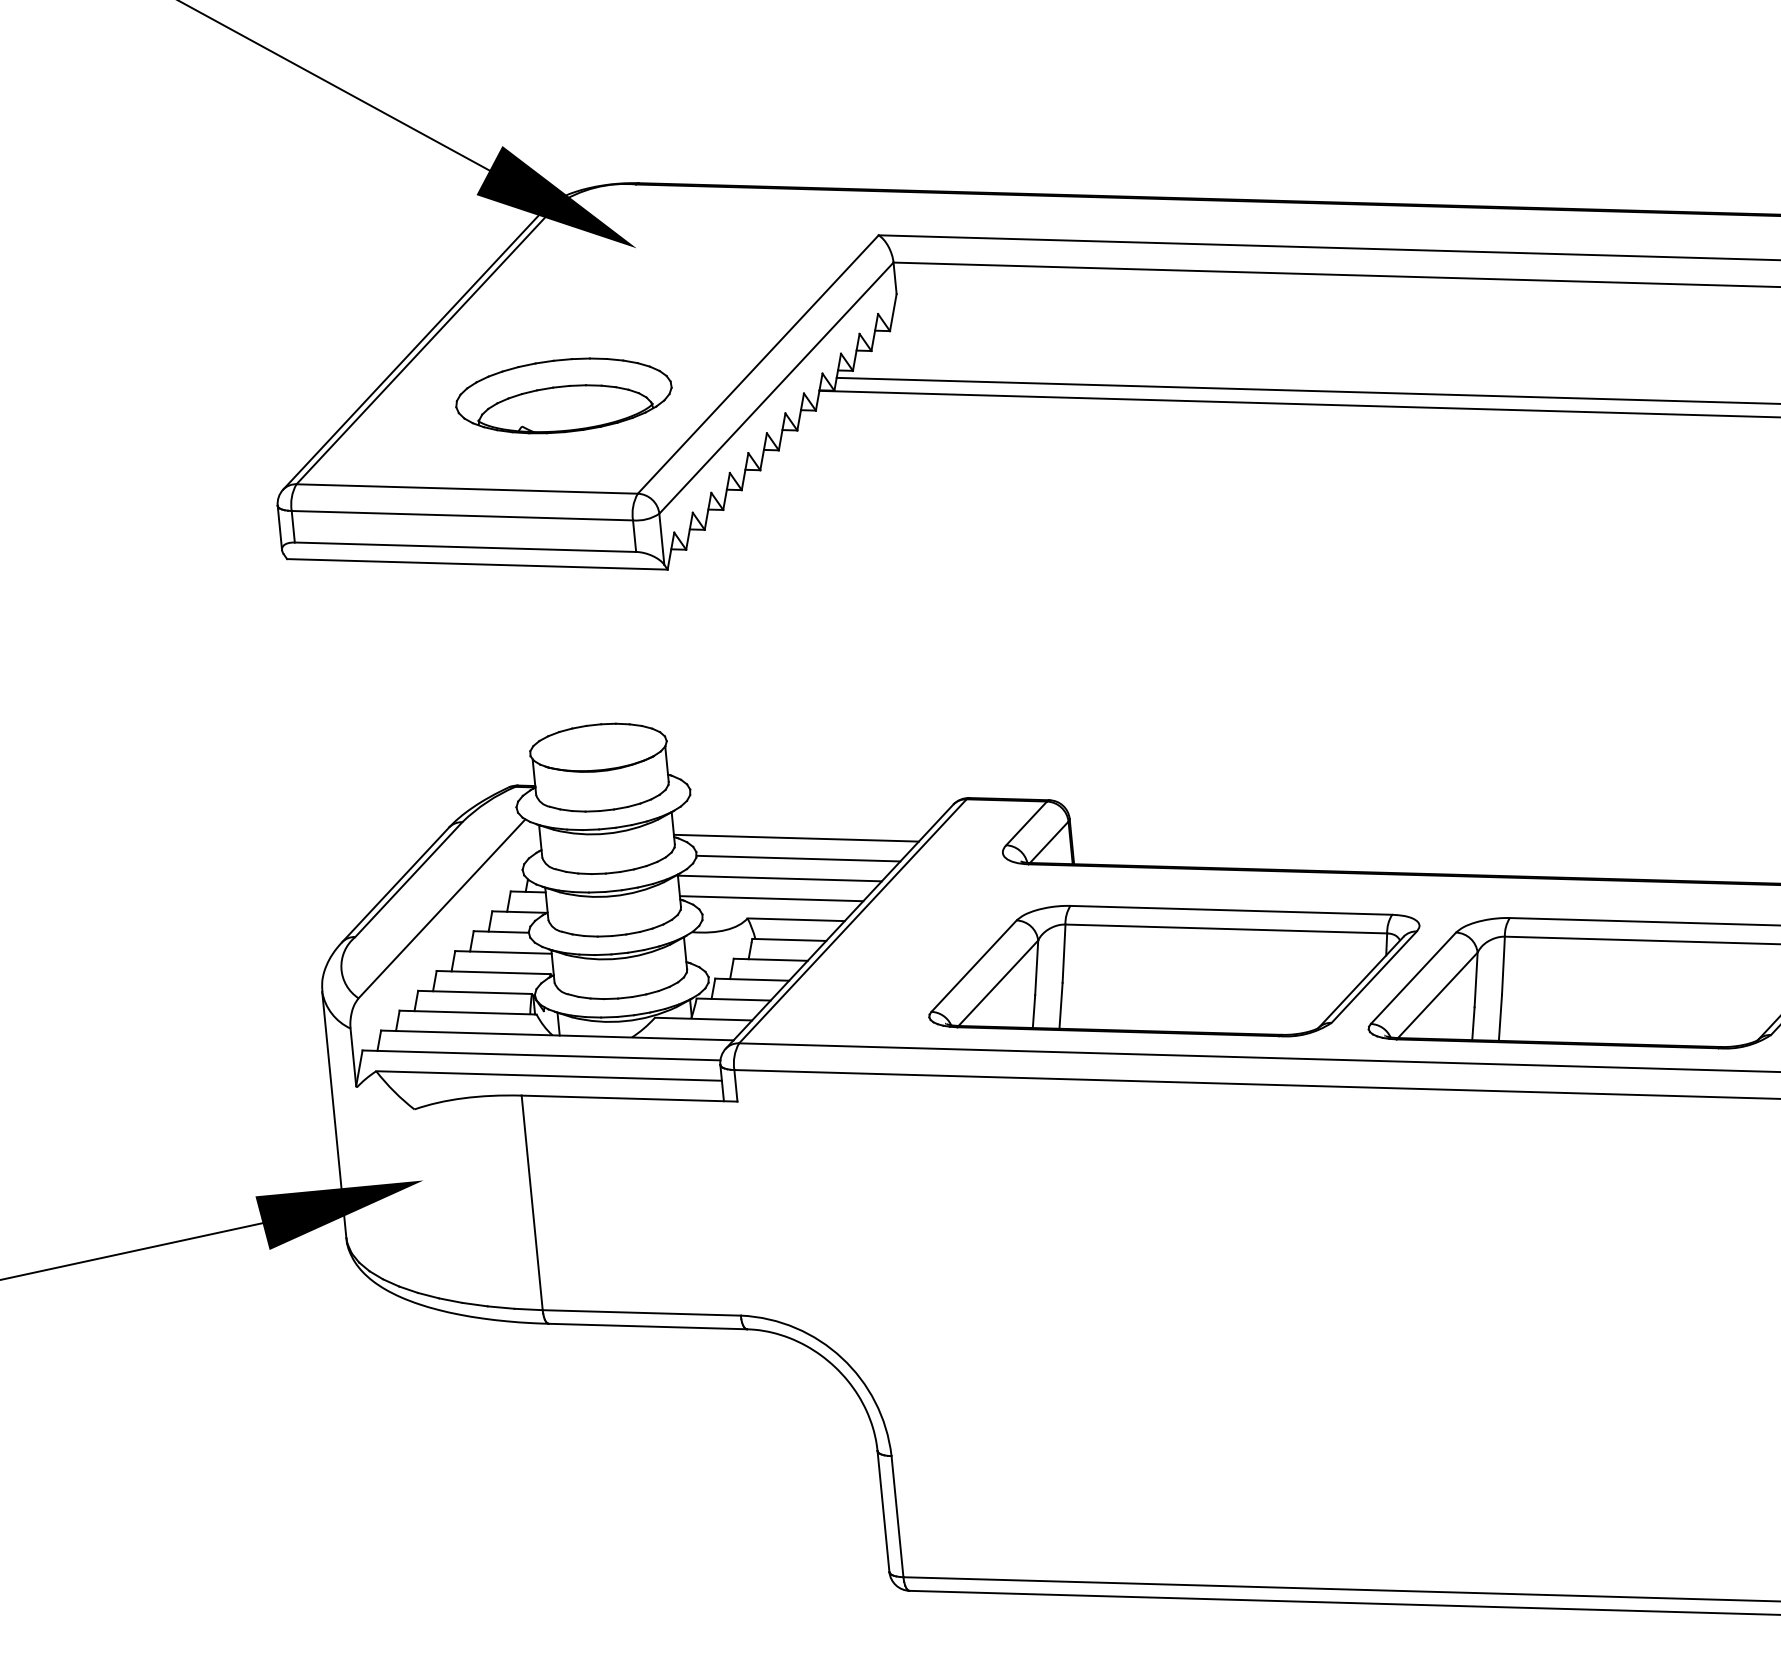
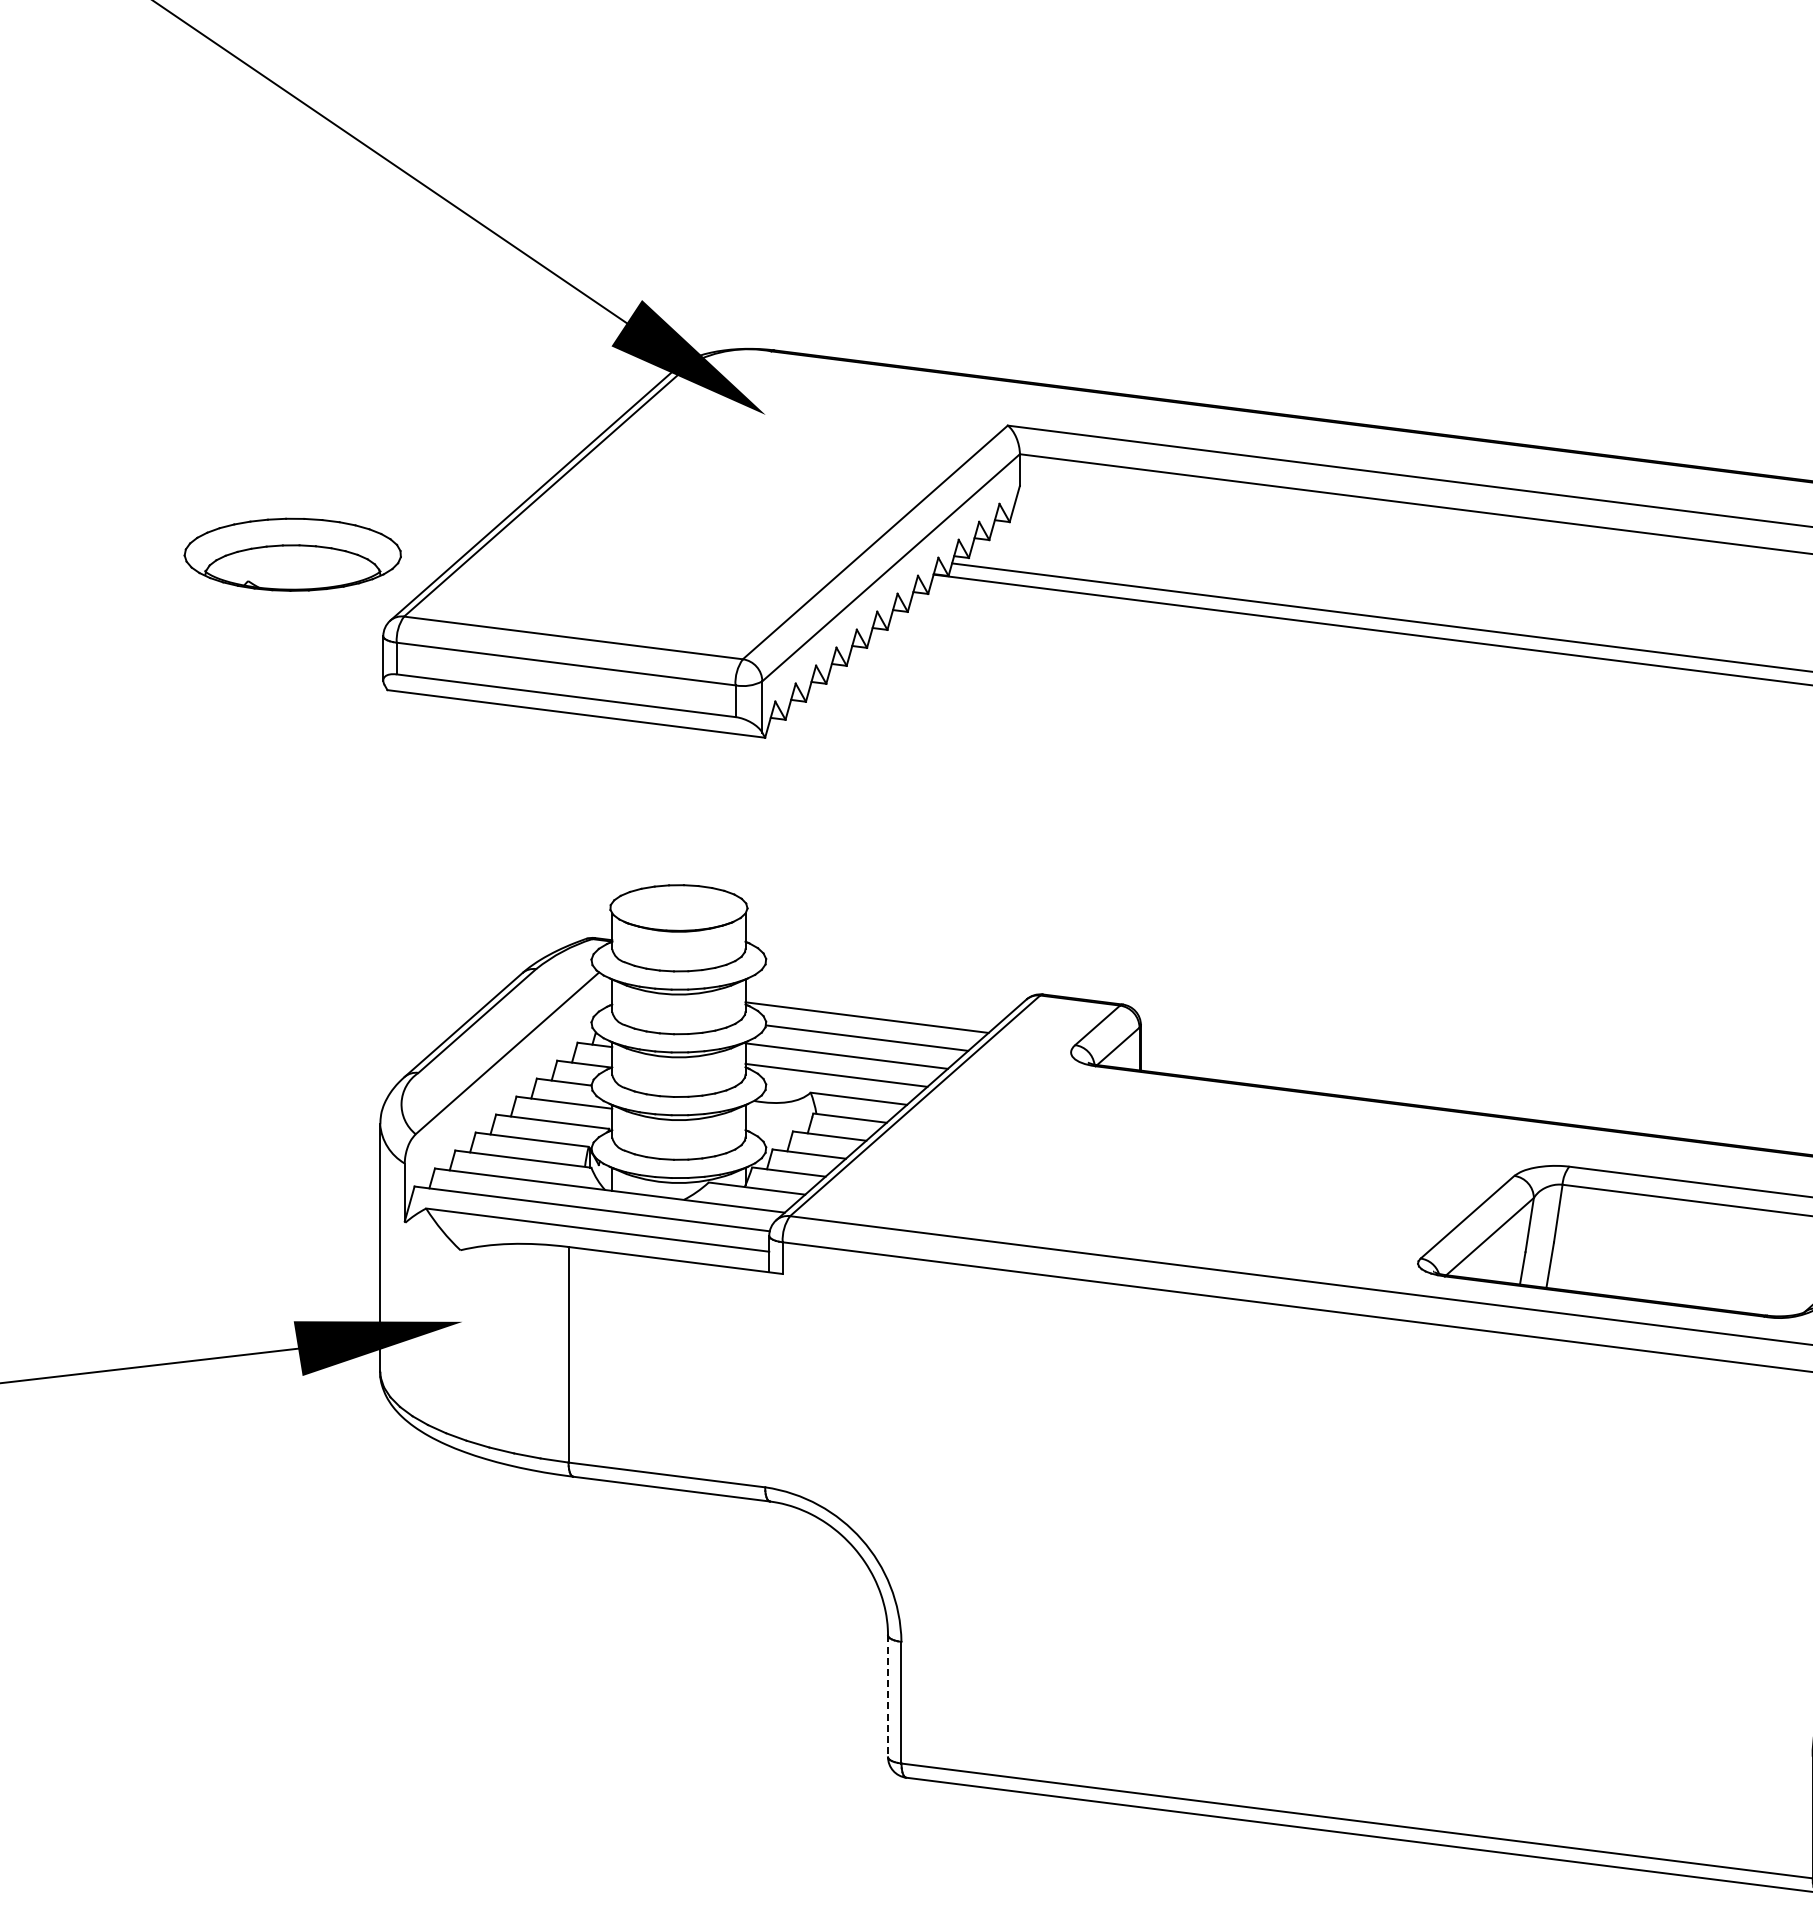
part: (563, 395) -> (292, 554), moved
part: (1173, 970) -> (1229, 1186), removed
line: (883, 1511) -> (888, 1696), solid -> dashed

